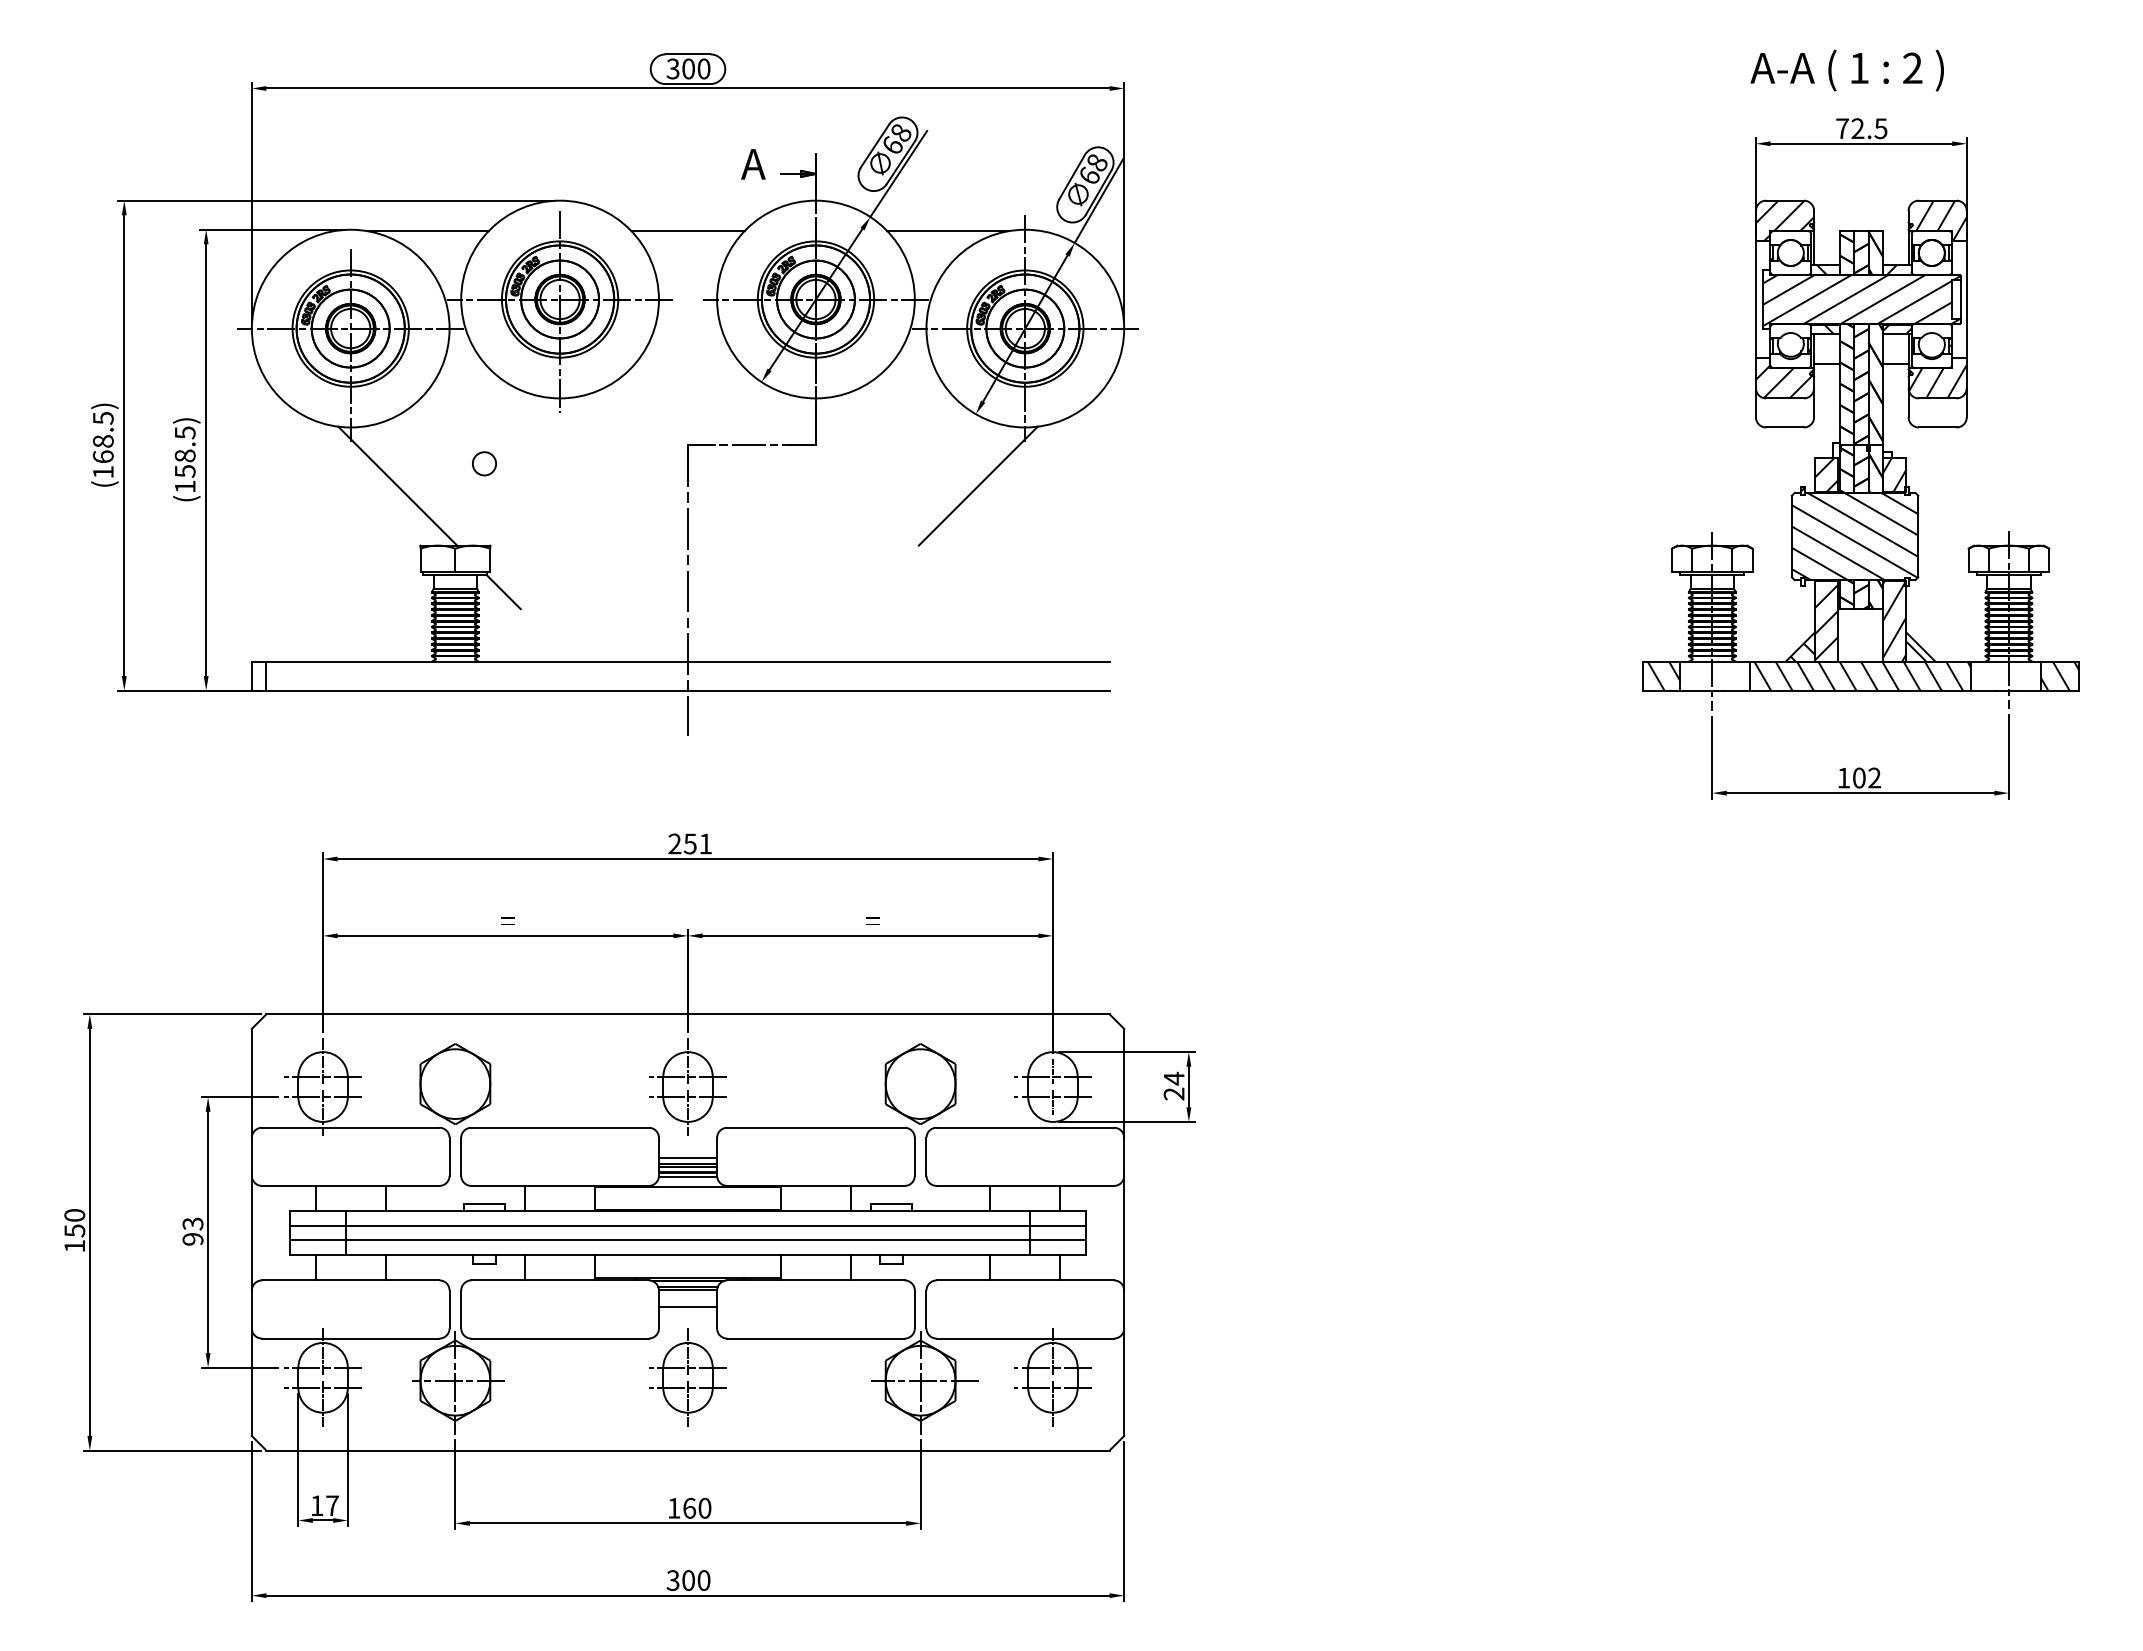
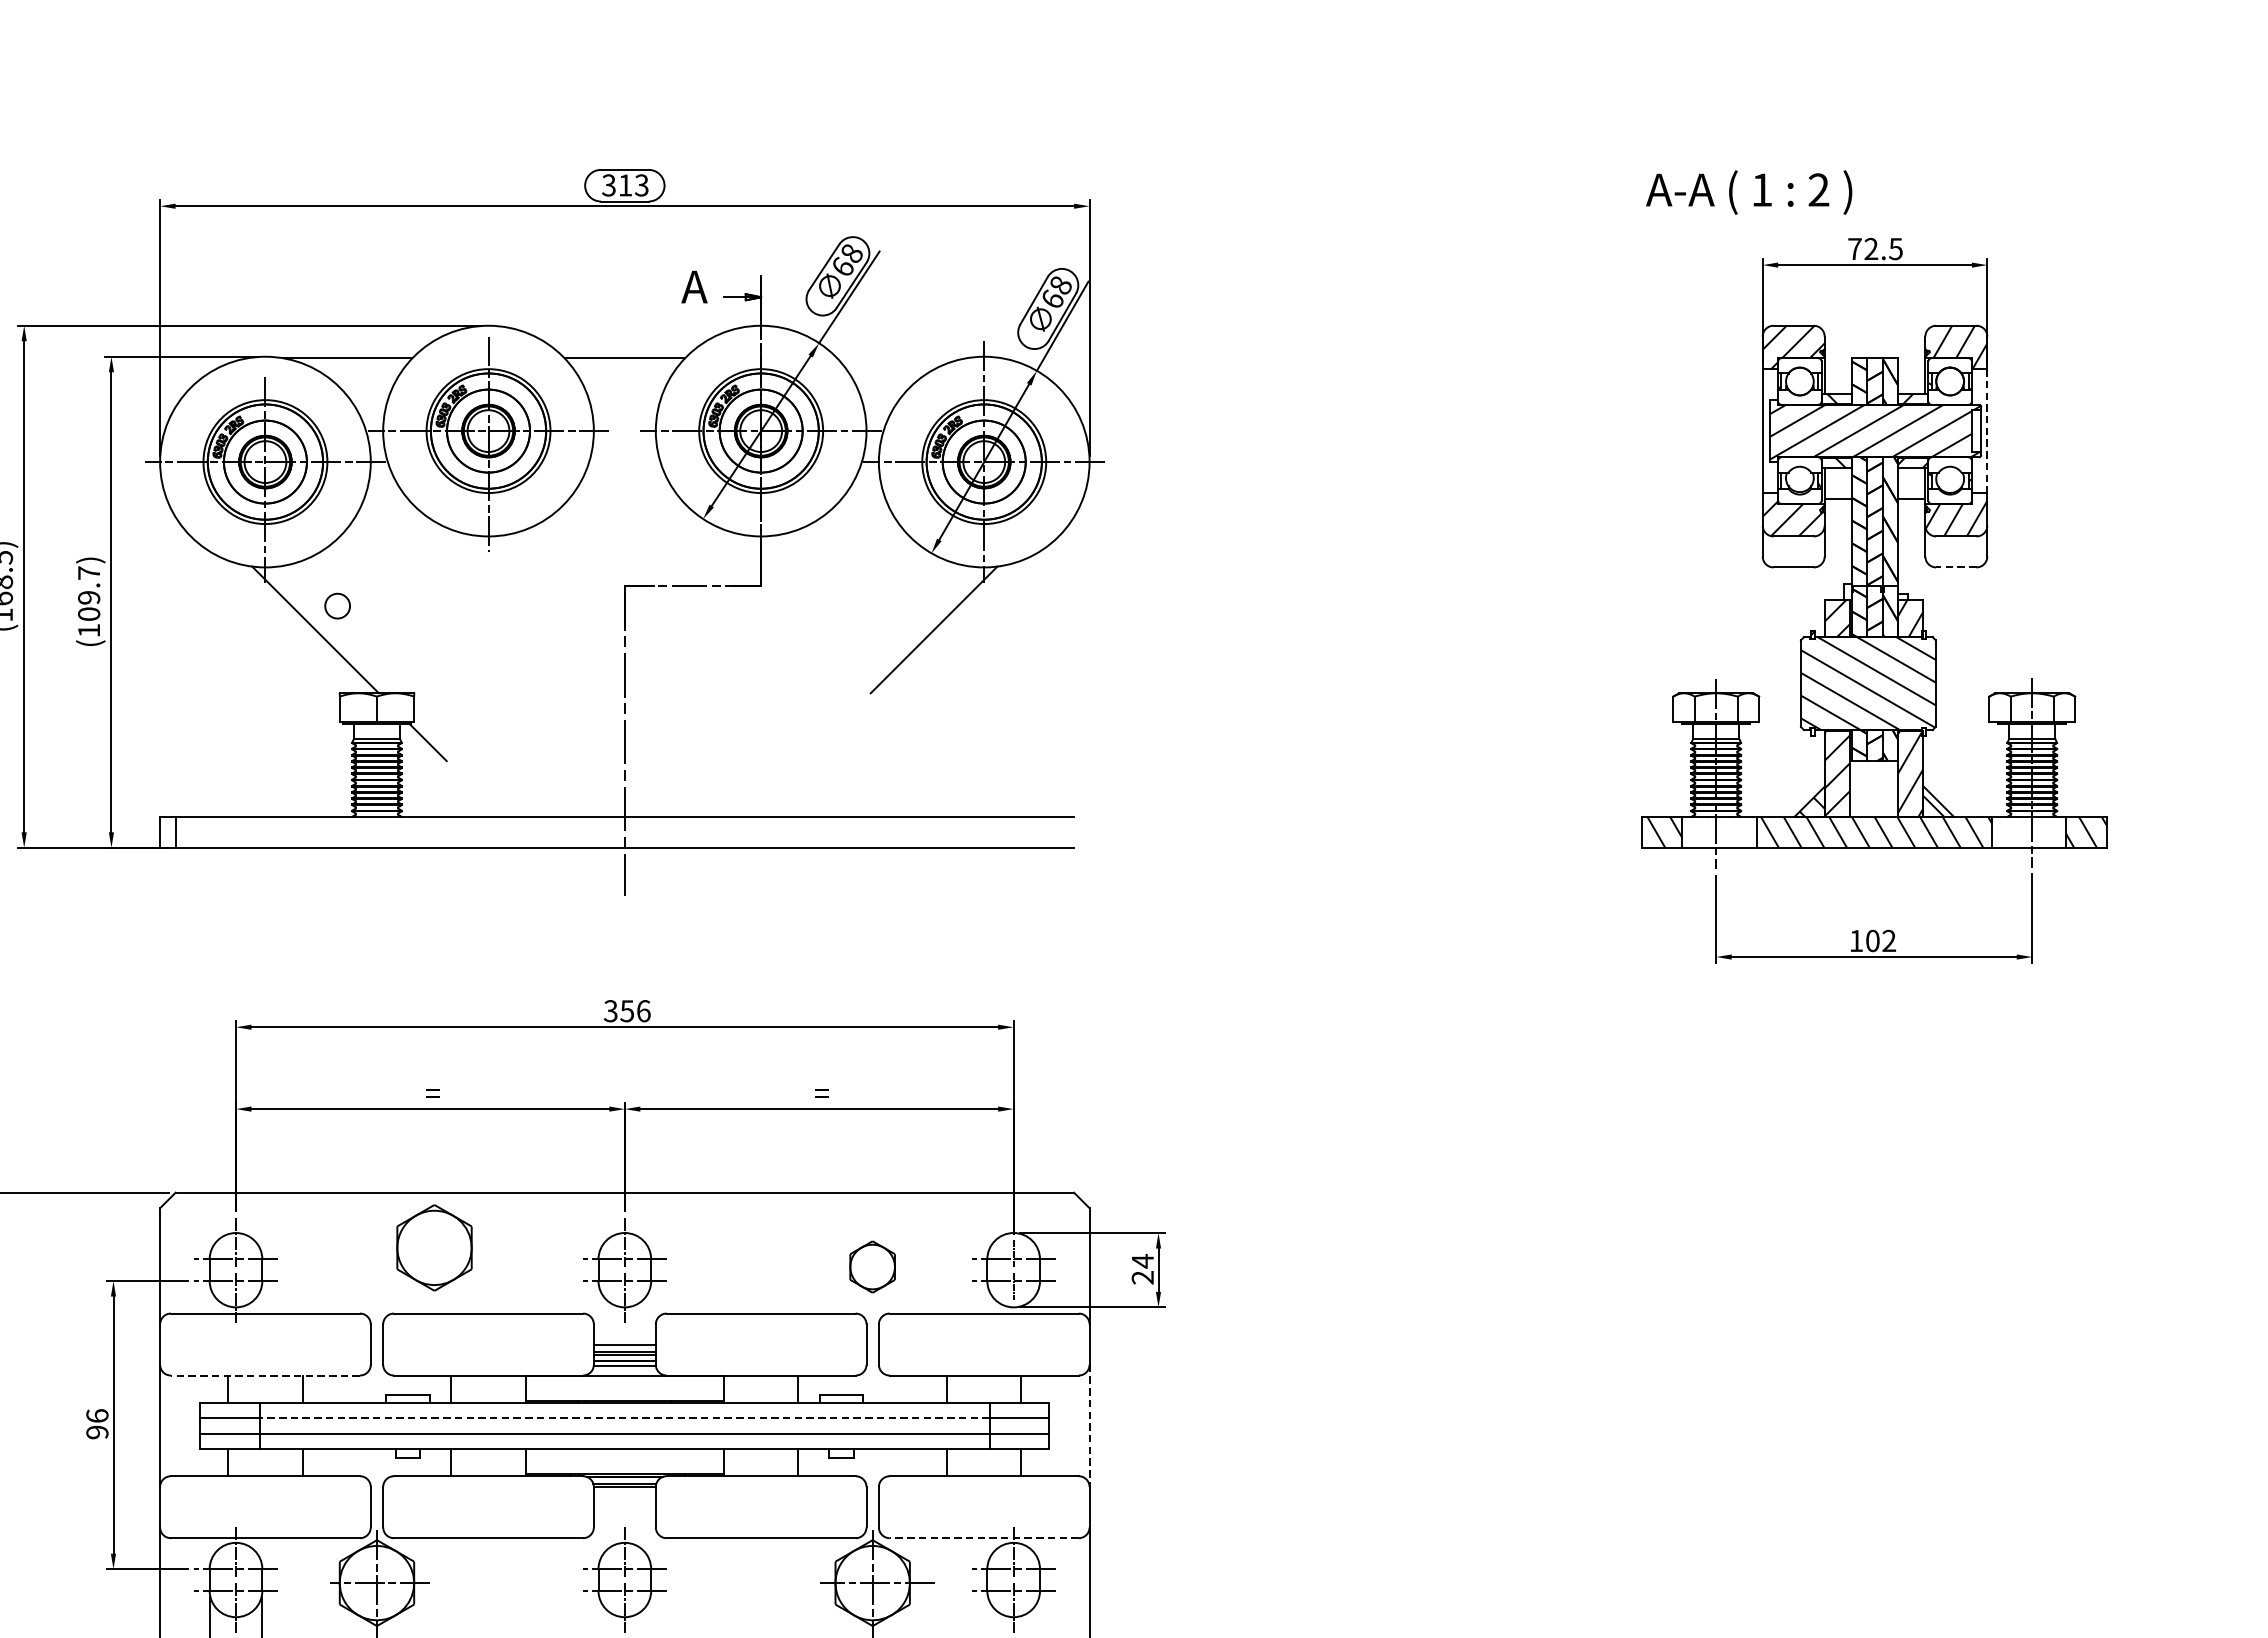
text: (696, 68) -> (633, 184), 300 -> 313
text: (1846, 70) -> (1748, 192), moved
line: (947, 231) -> (901, 358), removed
line: (1966, 300) -> (1987, 432), solid -> dashed
line: (1937, 427) -> (1956, 567), solid -> dashed
text: (184, 451) -> (88, 593), (158.5) -> (109.7)
circle: (484, 463) -> (337, 605), moved
text: (690, 843) -> (627, 1010), 251 -> 356
part: (455, 1083) -> (434, 1247), moved
part: (920, 1083) -> (872, 1266), size x0.6
line: (350, 1185) -> (265, 1375), solid -> dashed
text: (192, 1223) -> (96, 1415), 93 -> 96
line: (687, 1225) -> (624, 1417), solid -> dashed
line: (1124, 1233) -> (1089, 1426), solid -> dashed
line: (687, 1307) -> (624, 1505), removed
line: (1025, 1338) -> (984, 1538), solid -> dashed

